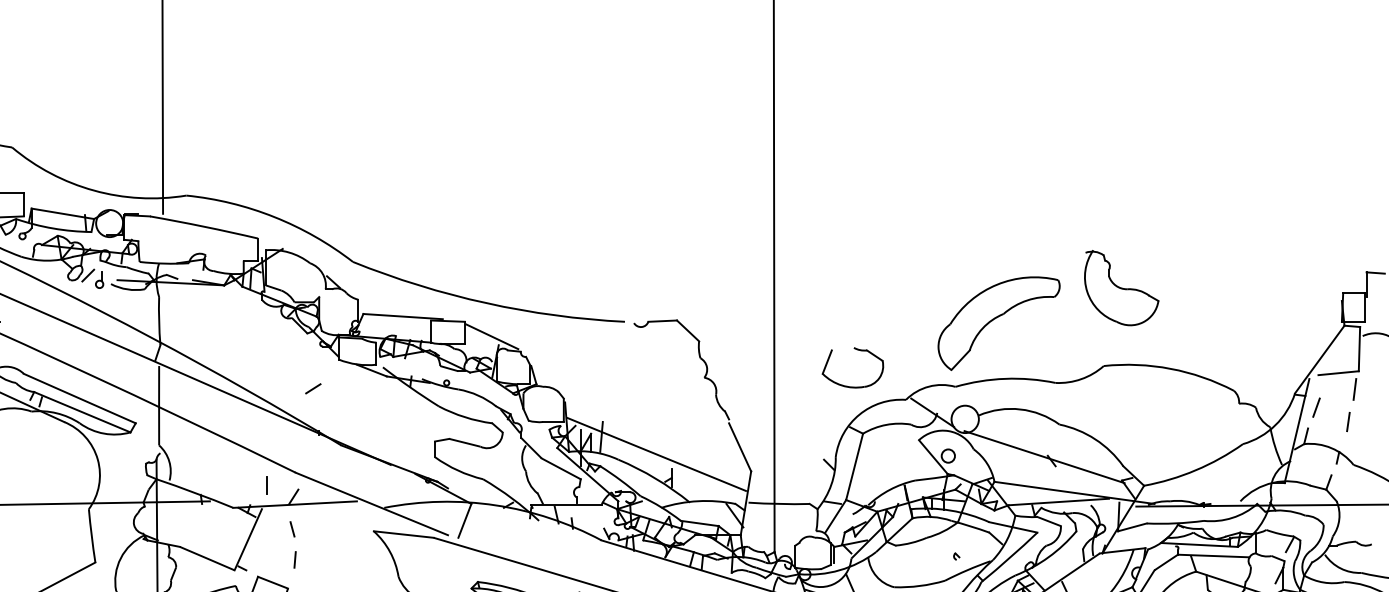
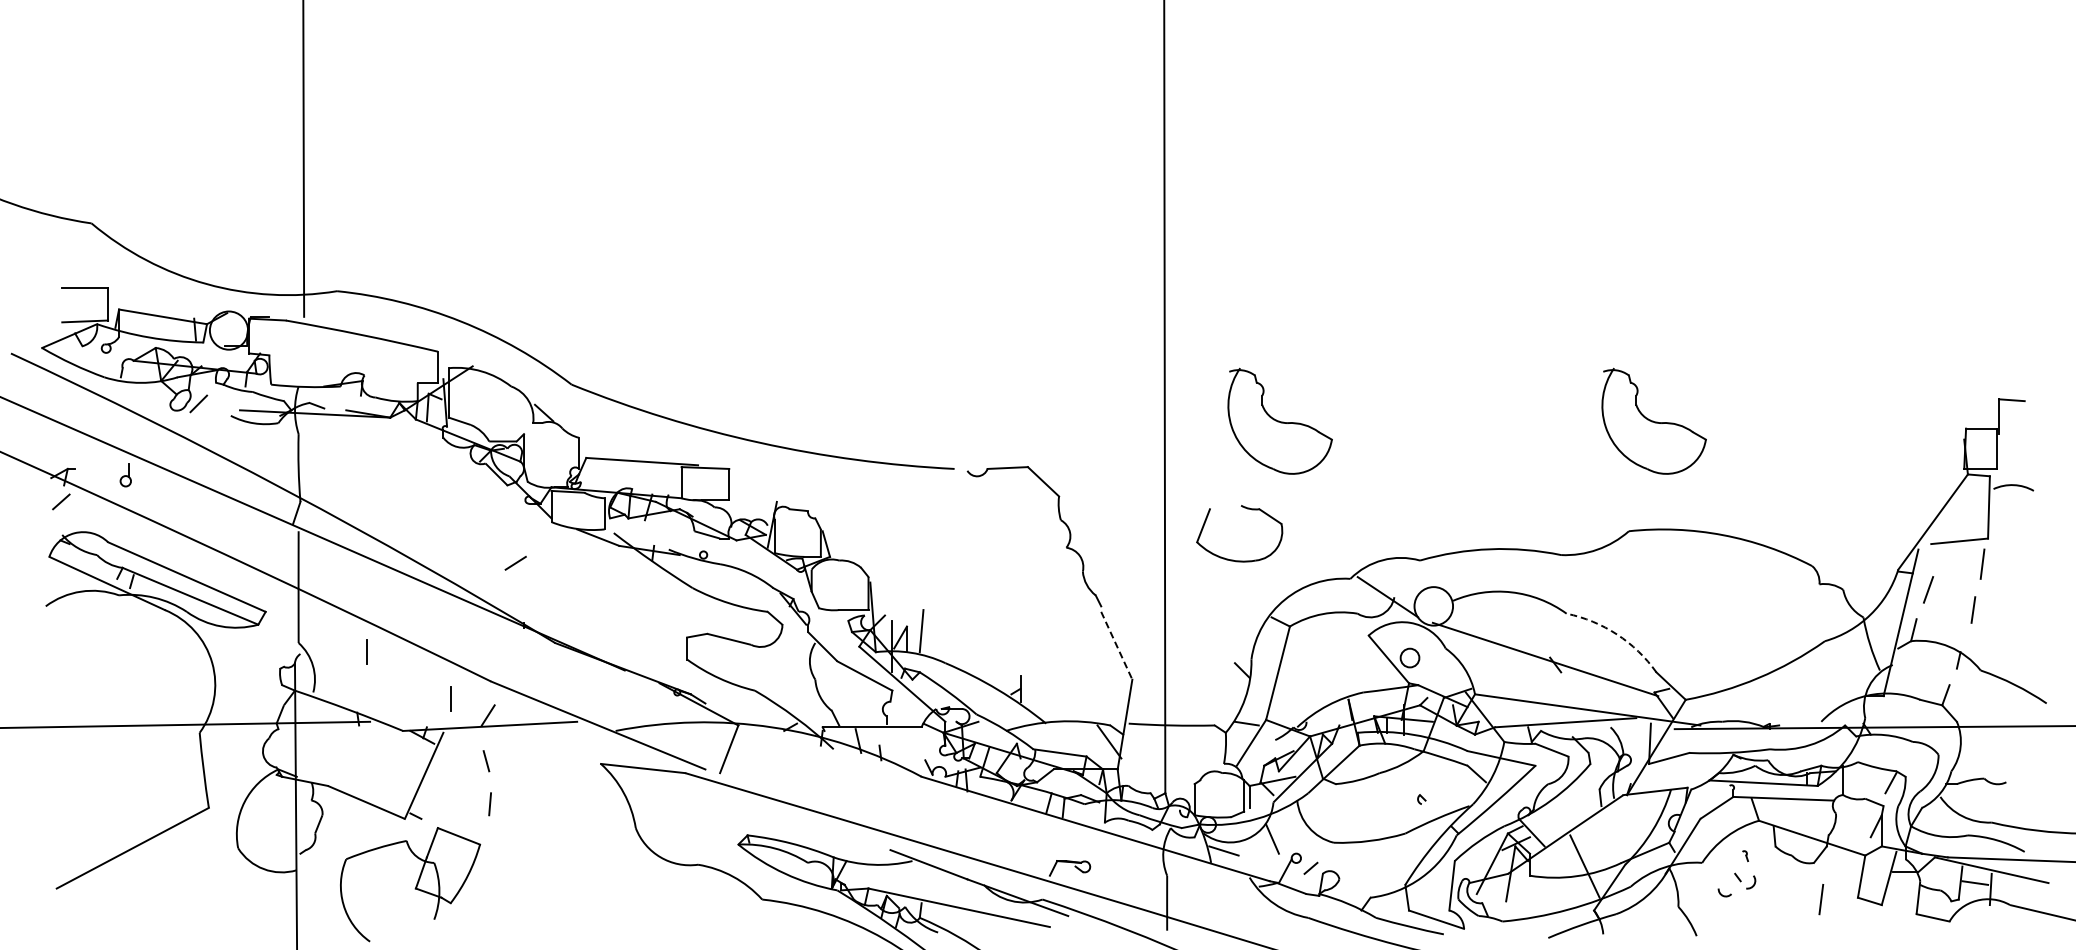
part: (99, 280) -> (125, 475), moved
part: (855, 287) -> (1279, 420), added
part: (996, 318) -> (1477, 464), removed
line: (492, 336) -> (767, 489), removed
part: (858, 350) -> (1247, 509), moved
arc: (1095, 439) -> (1617, 634), solid -> dashed
line: (739, 447) -> (1116, 646), solid -> dashed
line: (207, 451) -> (366, 651), added
line: (656, 454) -> (999, 655), removed

